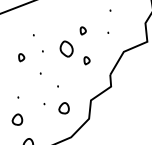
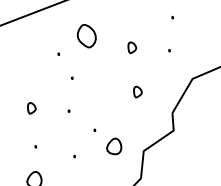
part: (66, 48) -> (86, 35), moved
part: (21, 57) -> (31, 108), moved
part: (63, 108) -> (113, 146), moved

